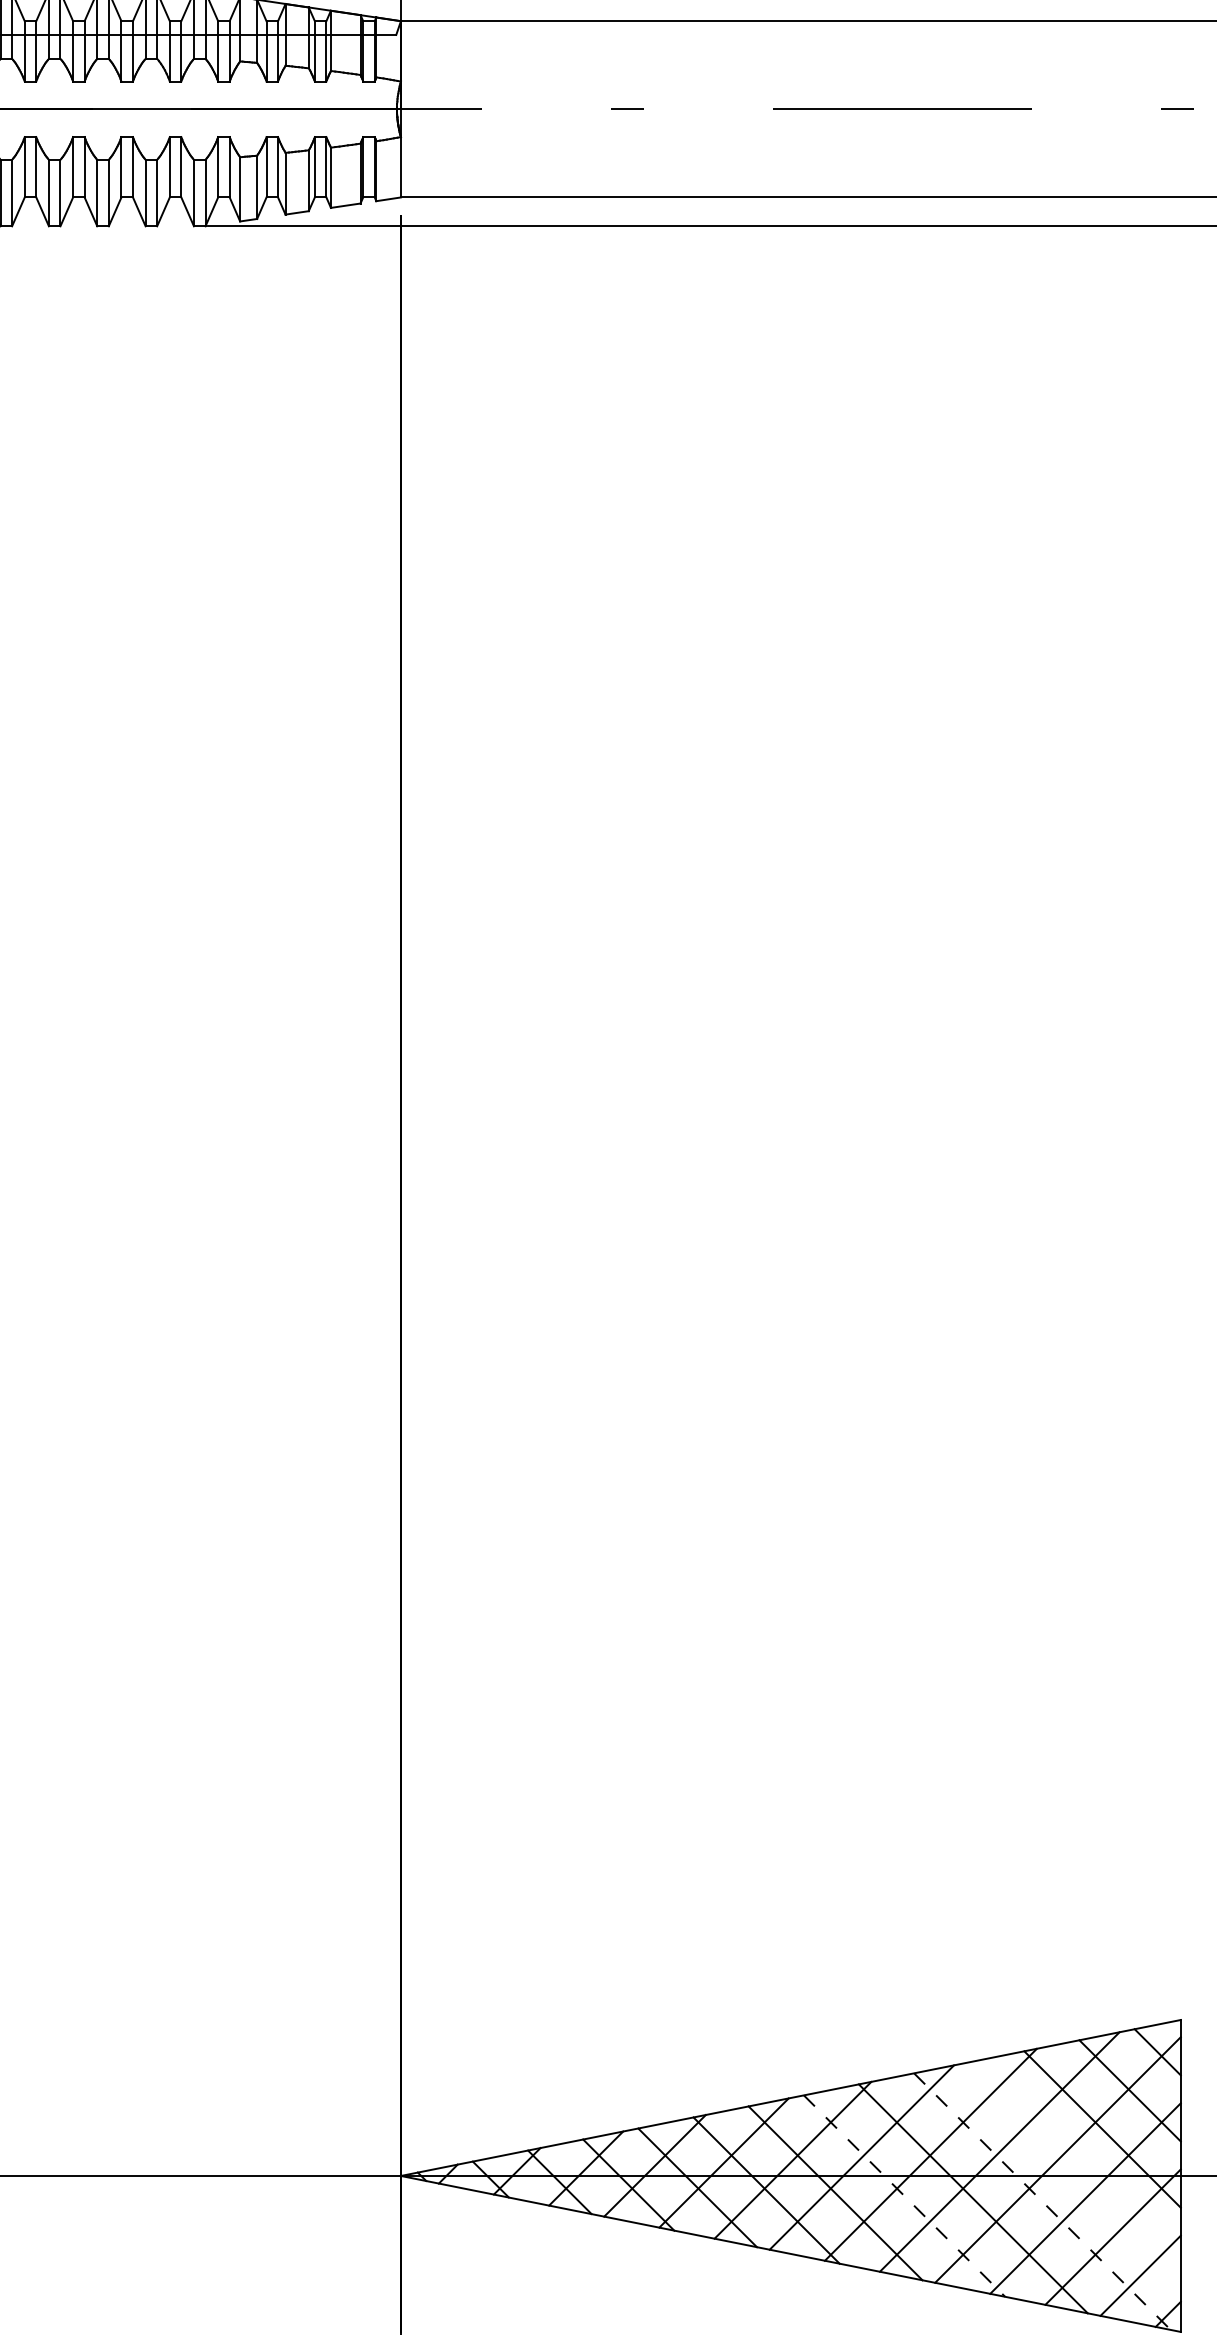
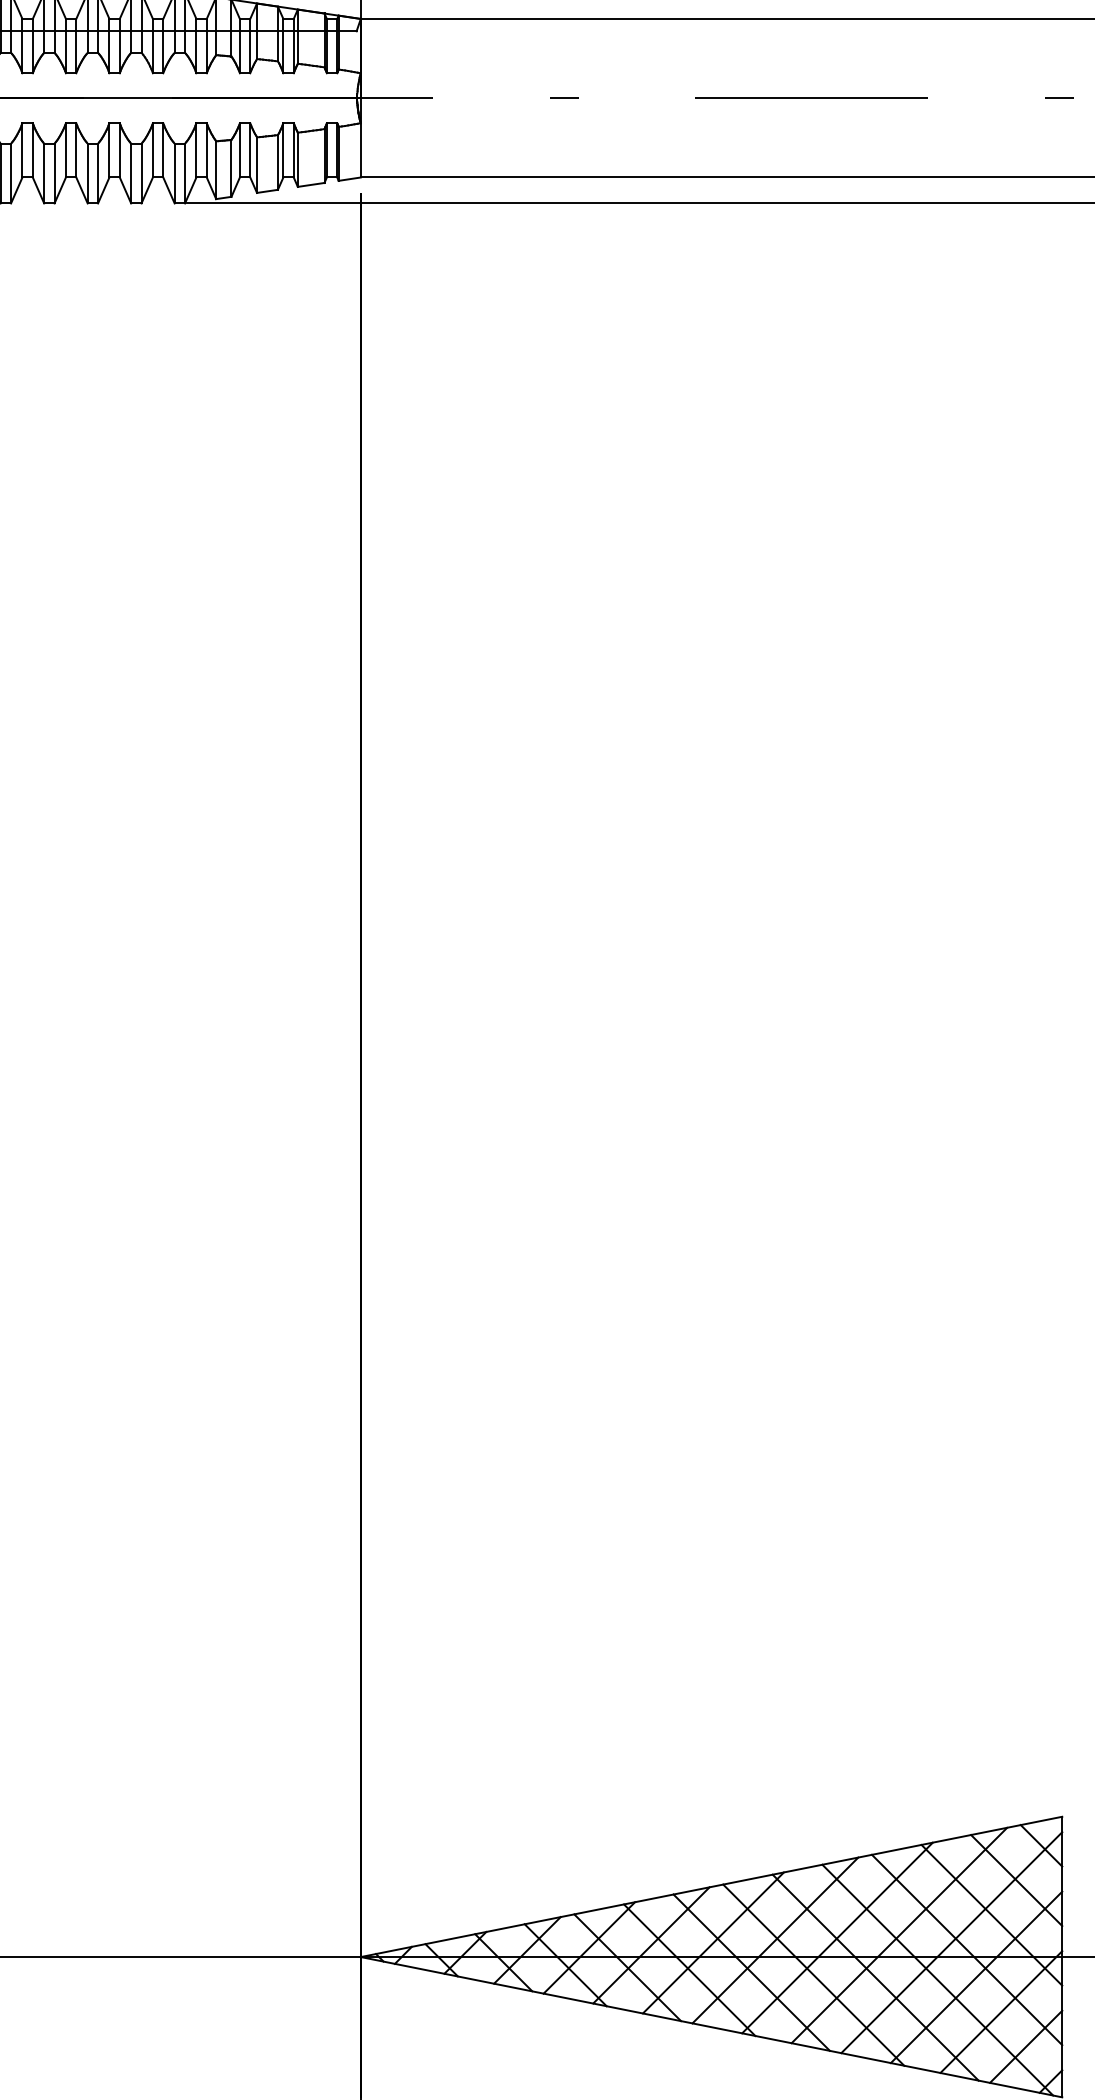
line: (1074, 2167) -> (966, 1949), added
line: (905, 2196) -> (814, 1975), dashed -> solid
line: (1043, 2202) -> (938, 1980), dashed -> solid

